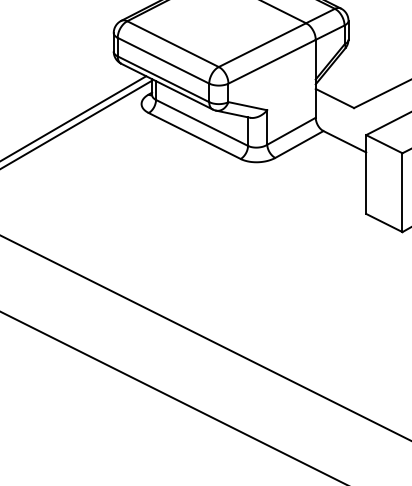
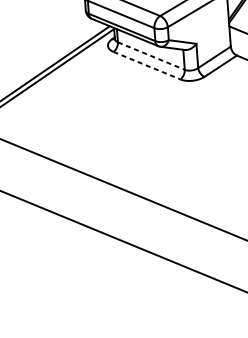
line: (202, 123) -> (151, 56), solid -> dashed
line: (195, 136) -> (147, 65), solid -> dashed

